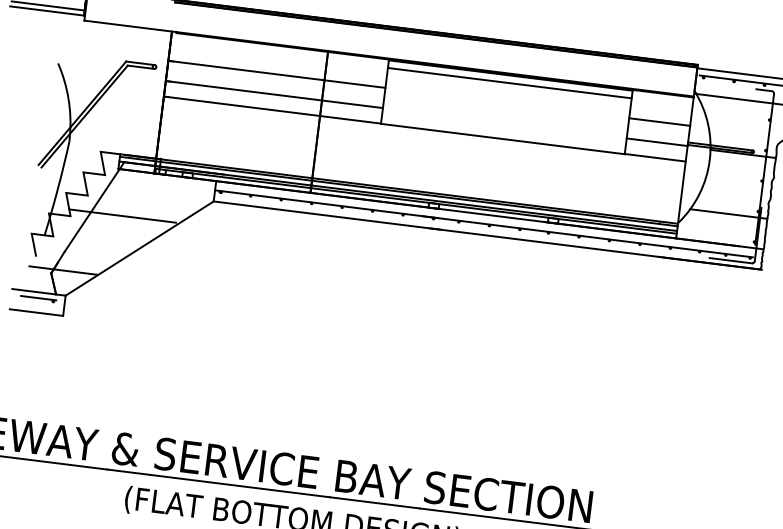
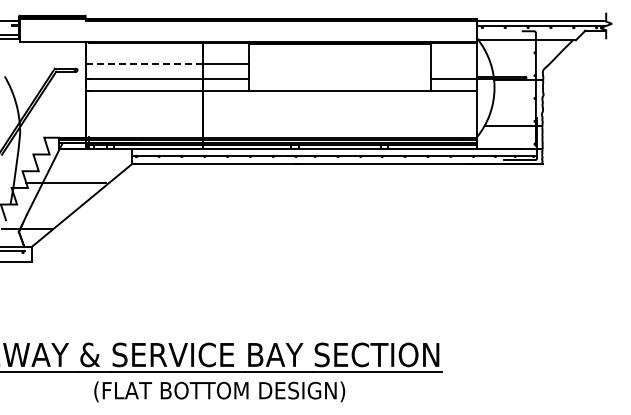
line: (246, 70) -> (144, 64), solid -> dashed
line: (509, 83) -> (339, 49), removed
line: (658, 122) -> (453, 64), removed

